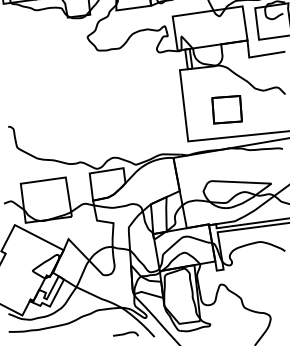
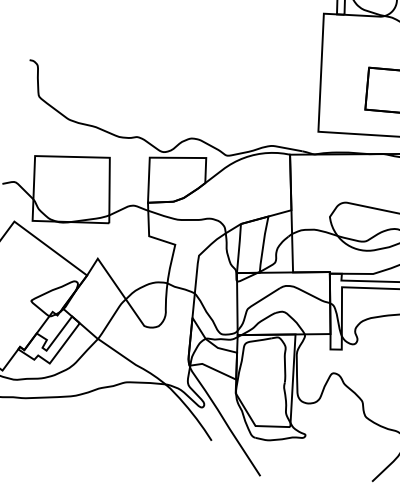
curve: (125, 333) -> (165, 427), removed

